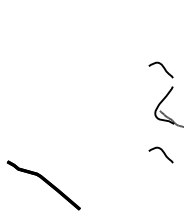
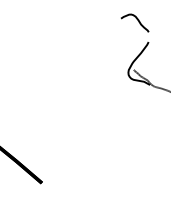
curve: (162, 152) -> (136, 117), removed

